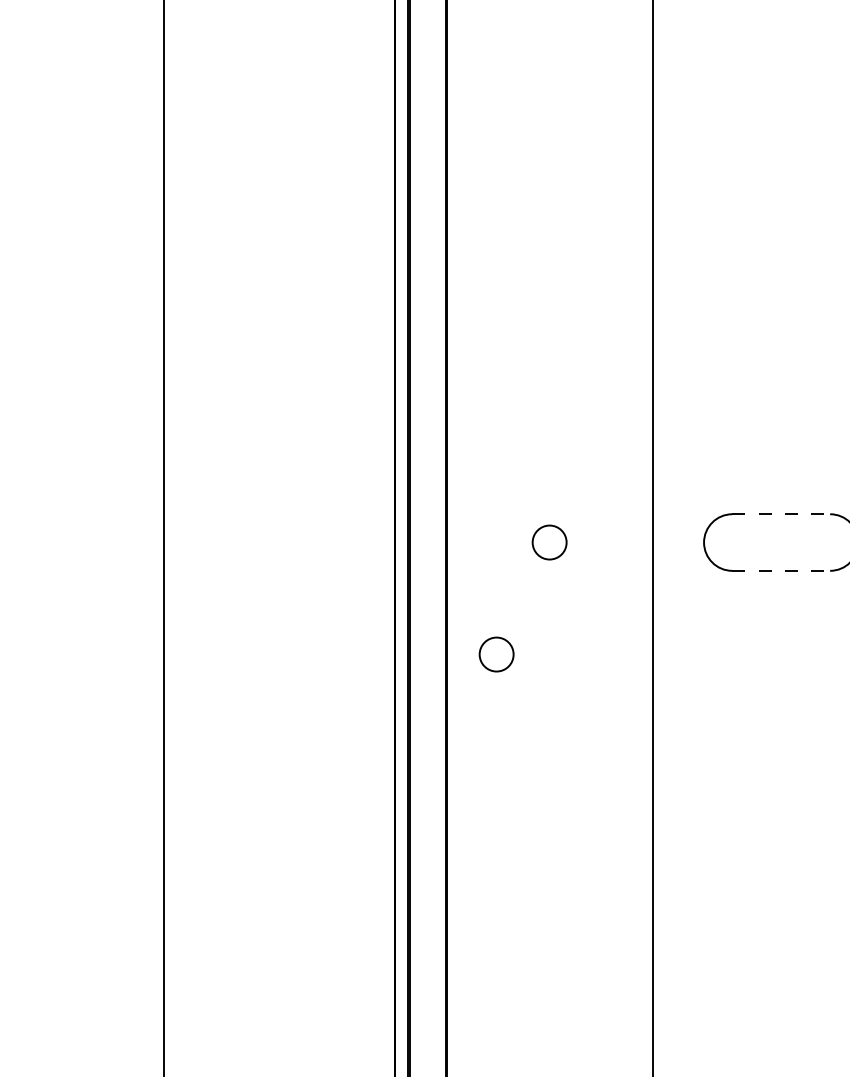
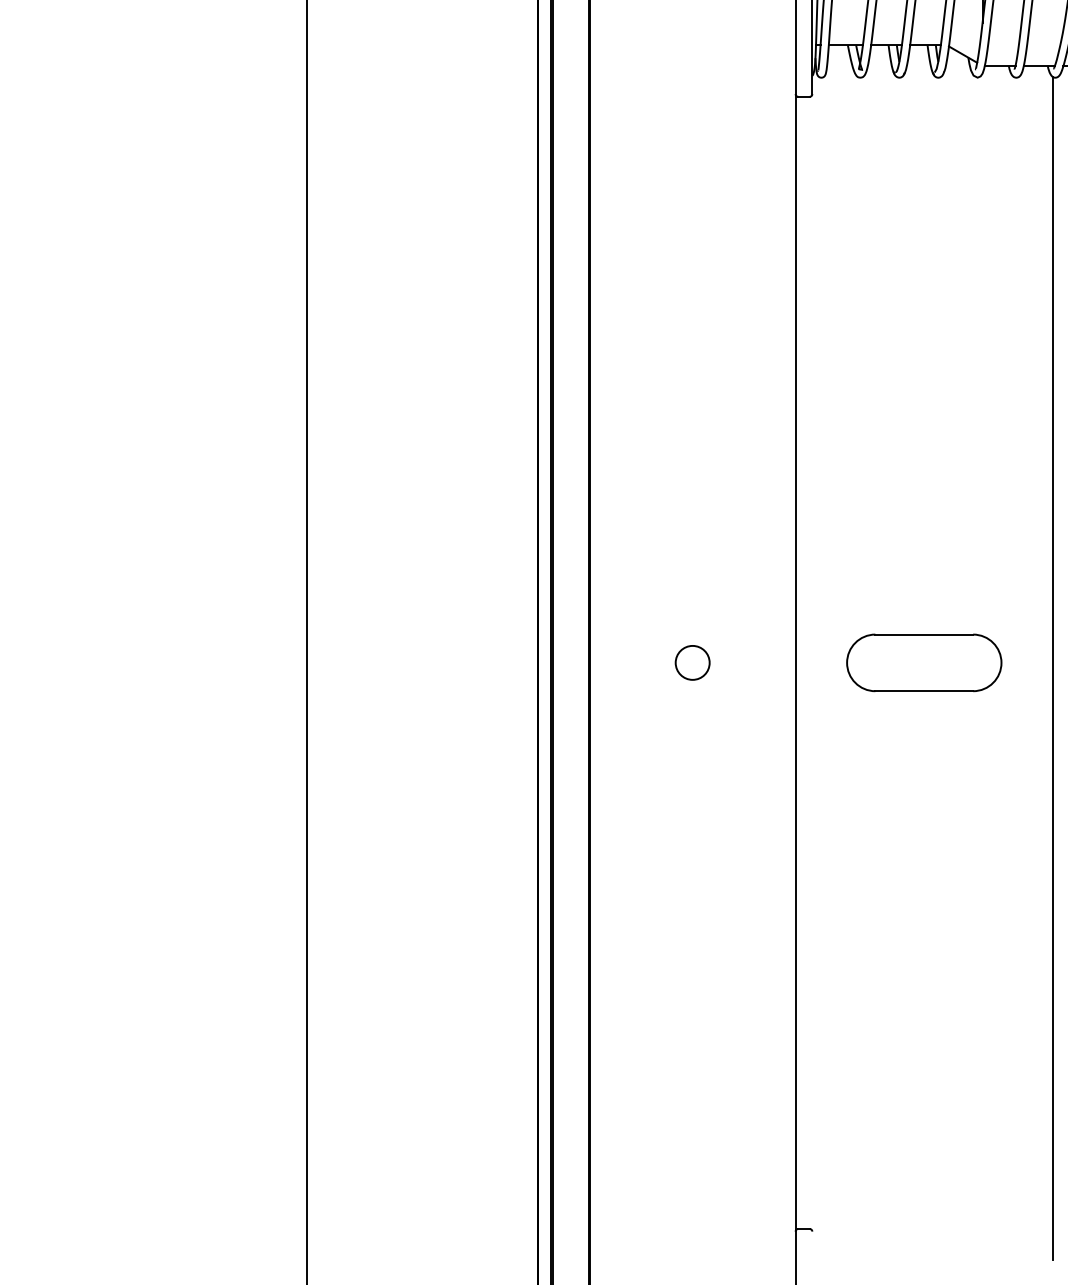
line: (781, 514) -> (924, 634), dashed -> solid
line: (781, 571) -> (924, 691), dashed -> solid
circle: (496, 654) -> (639, 774), removed

